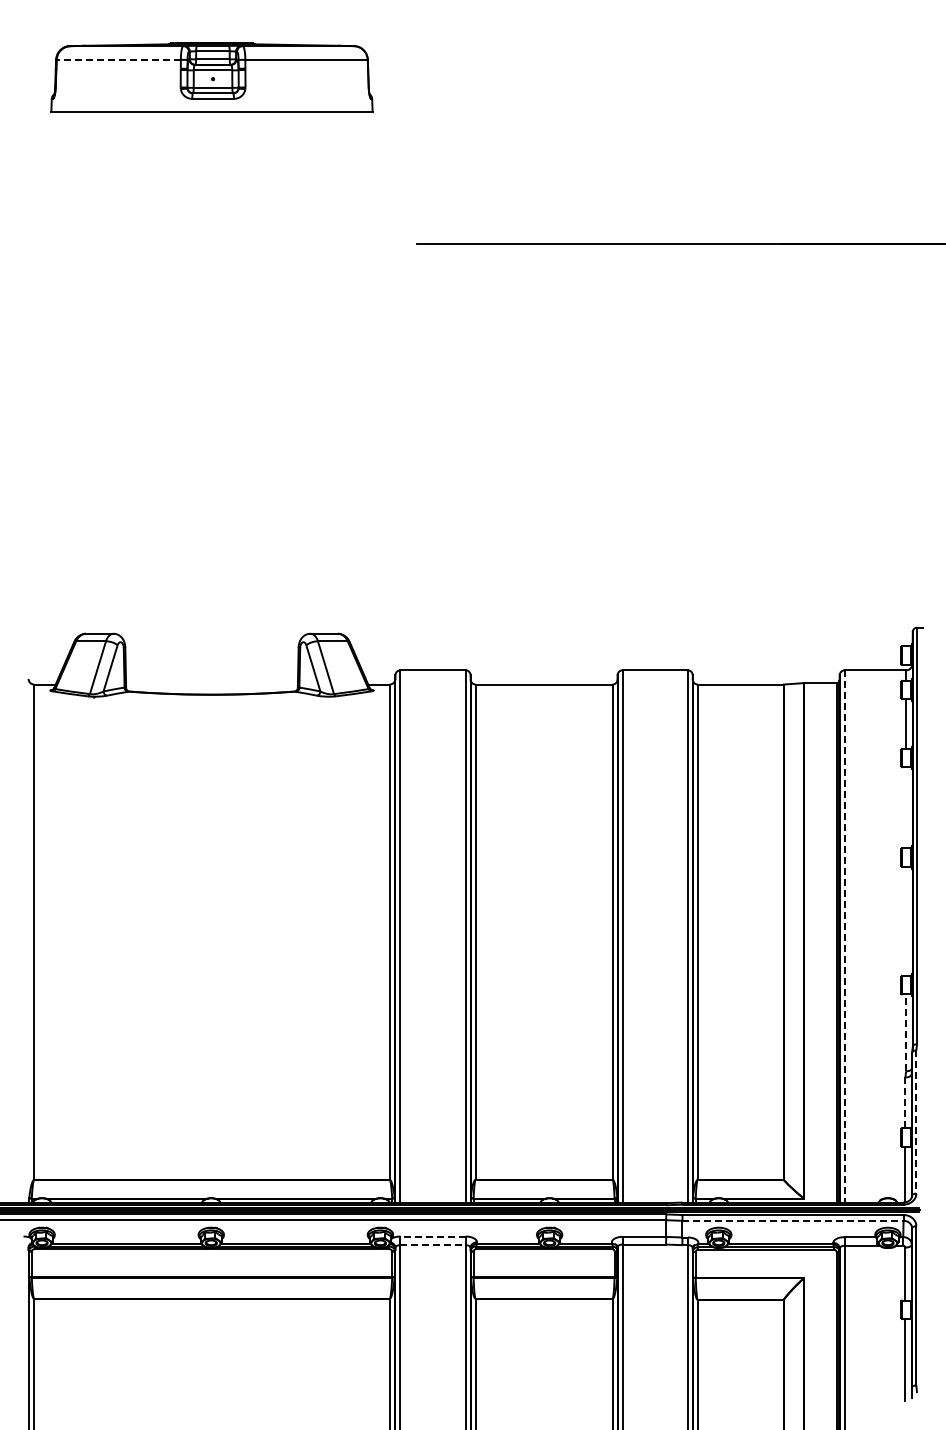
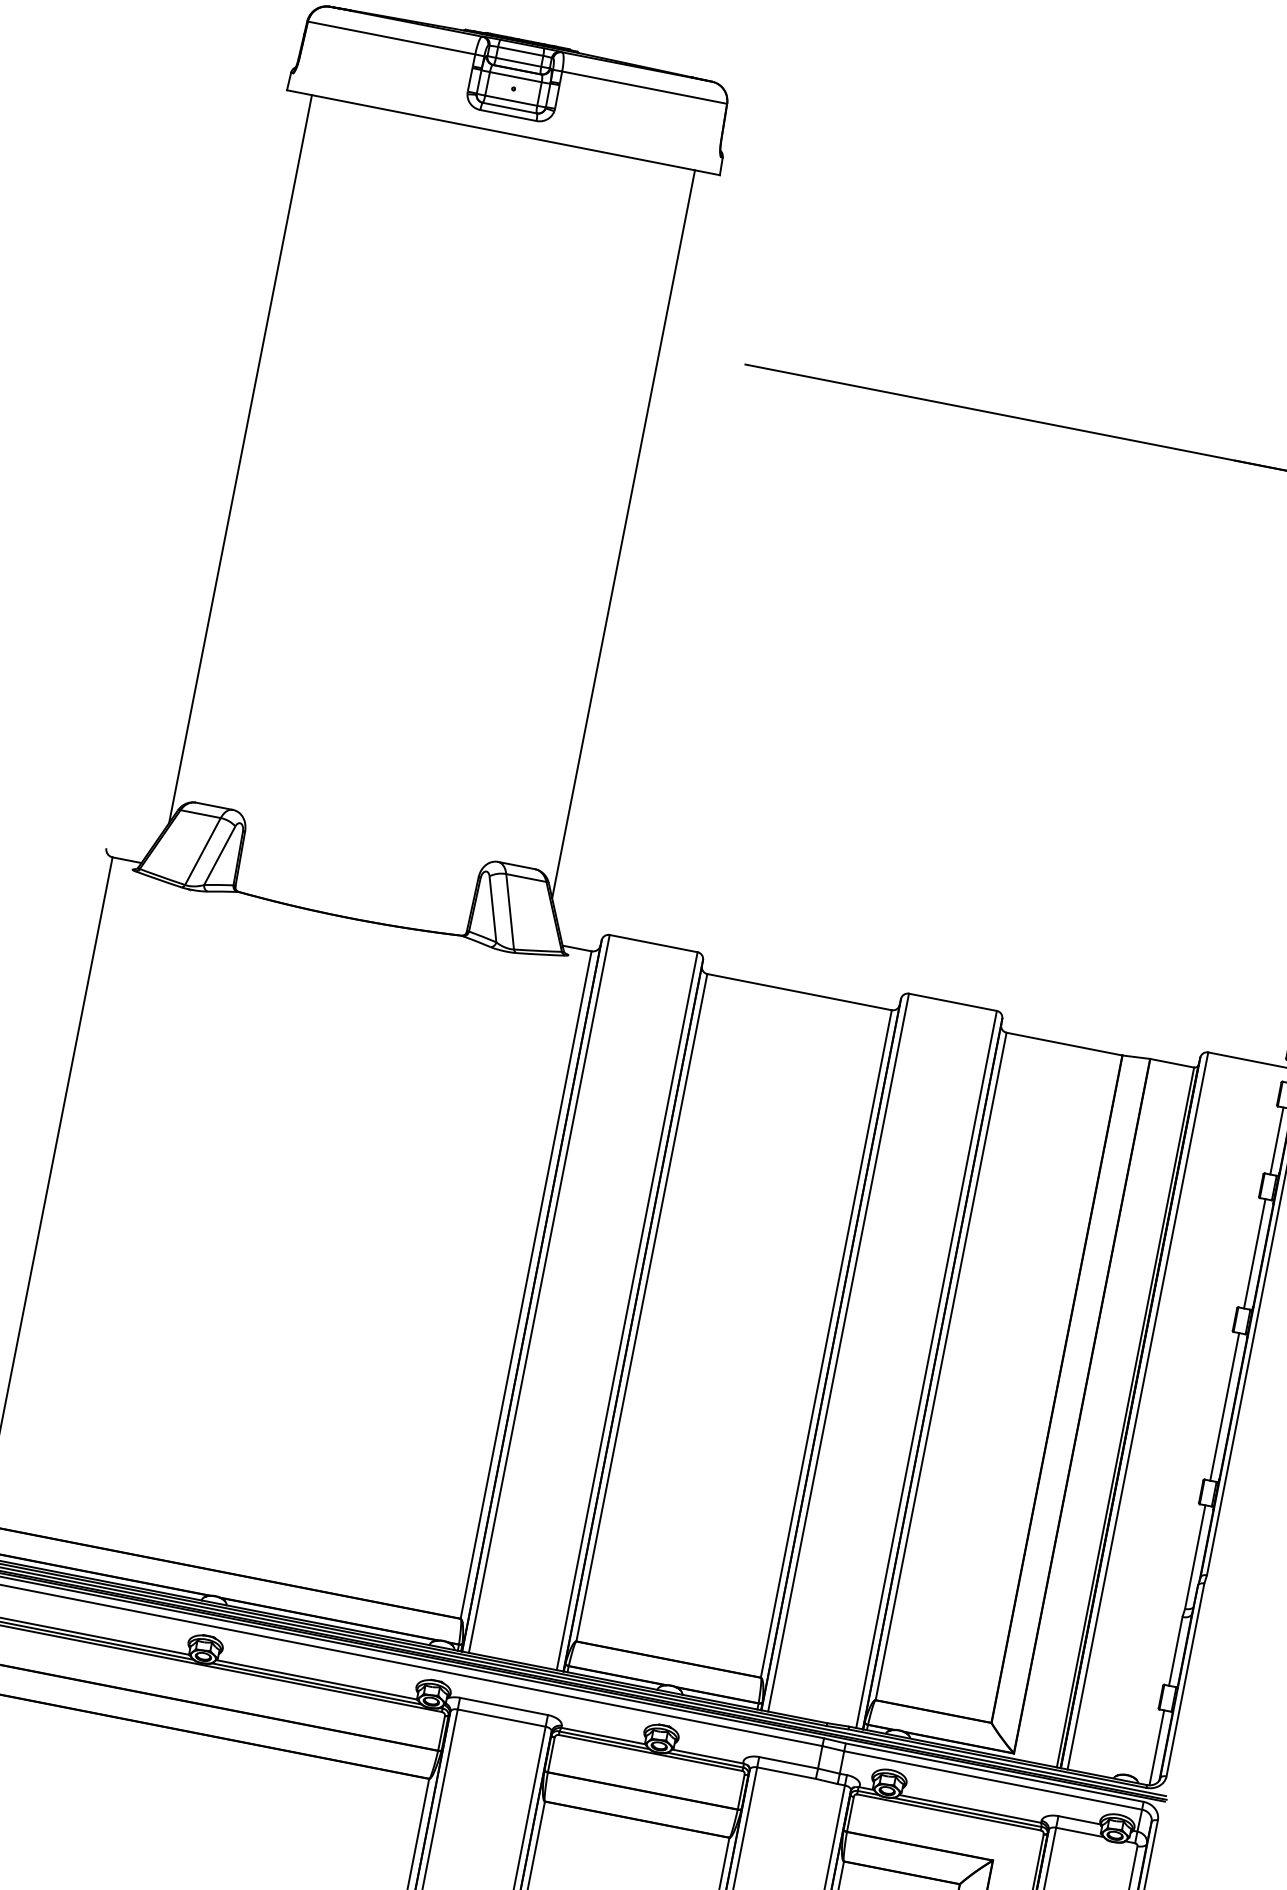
line: (118, 59) -> (391, 37), dashed -> solid
line: (69, 381) -> (240, 458), added
line: (354, 381) -> (624, 533), added
line: (906, 807) -> (1255, 1253), added
line: (906, 921) -> (1225, 1407), added
line: (844, 936) -> (1137, 1411), dashed -> solid
line: (906, 1032) -> (1195, 1556), dashed -> solid
line: (905, 1102) -> (1175, 1650), dashed -> solid
line: (916, 1122) -> (1185, 1680), dashed -> solid
line: (793, 1220) -> (993, 1780), dashed -> solid
line: (433, 1236) -> (504, 1706), dashed -> solid
line: (433, 1245) -> (502, 1718), dashed -> solid

